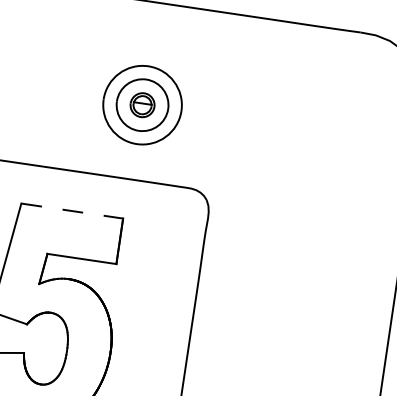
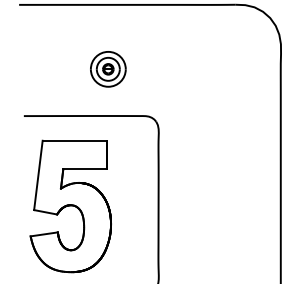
part: (142, 105) -> (108, 69), size x0.71
line: (72, 210) -> (74, 140), dashed -> solid

